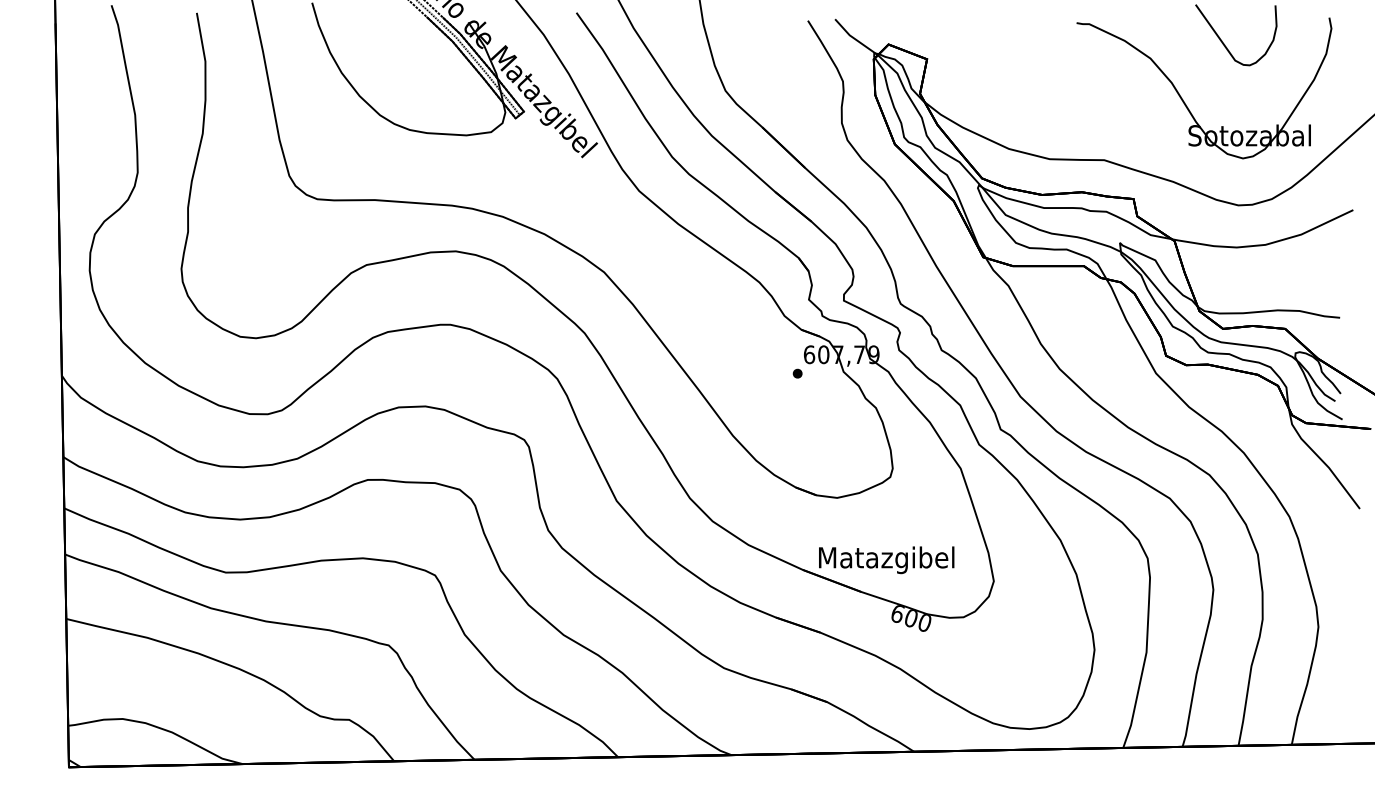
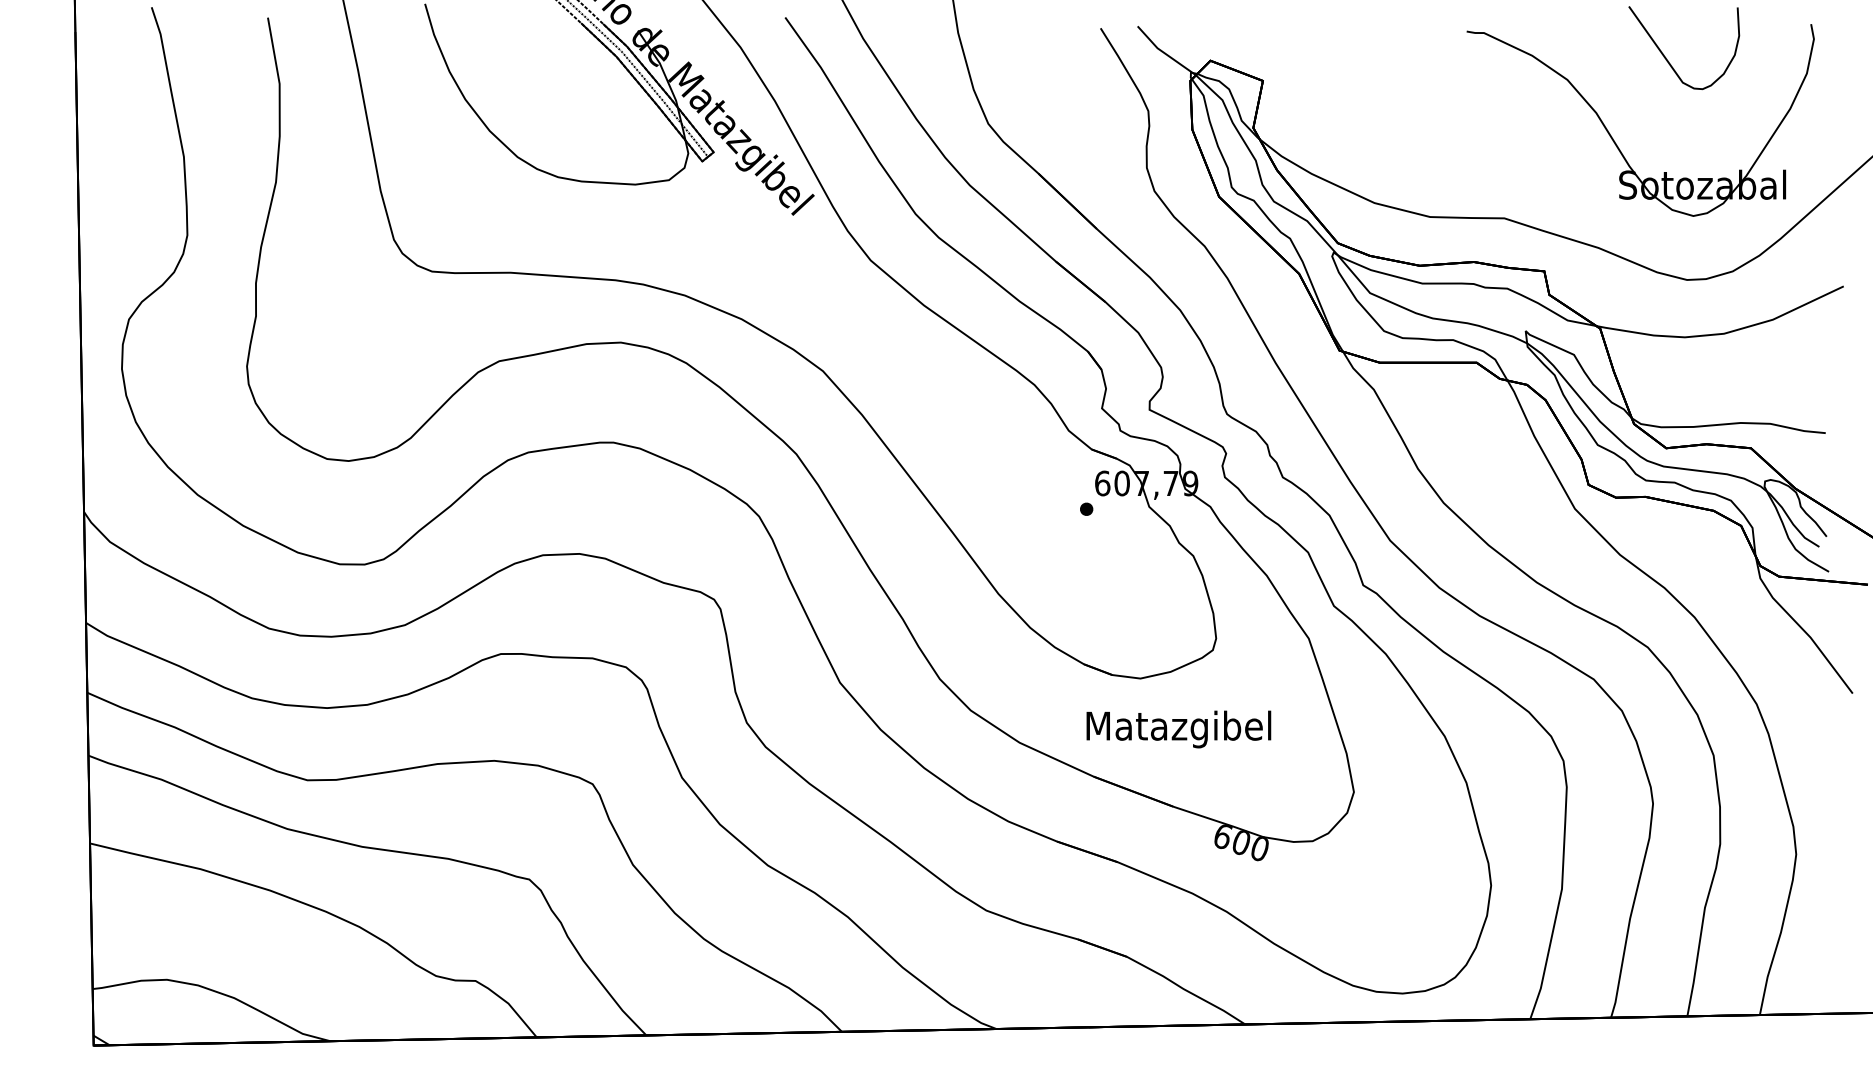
text: (886, 560) -> (1178, 729), moved

